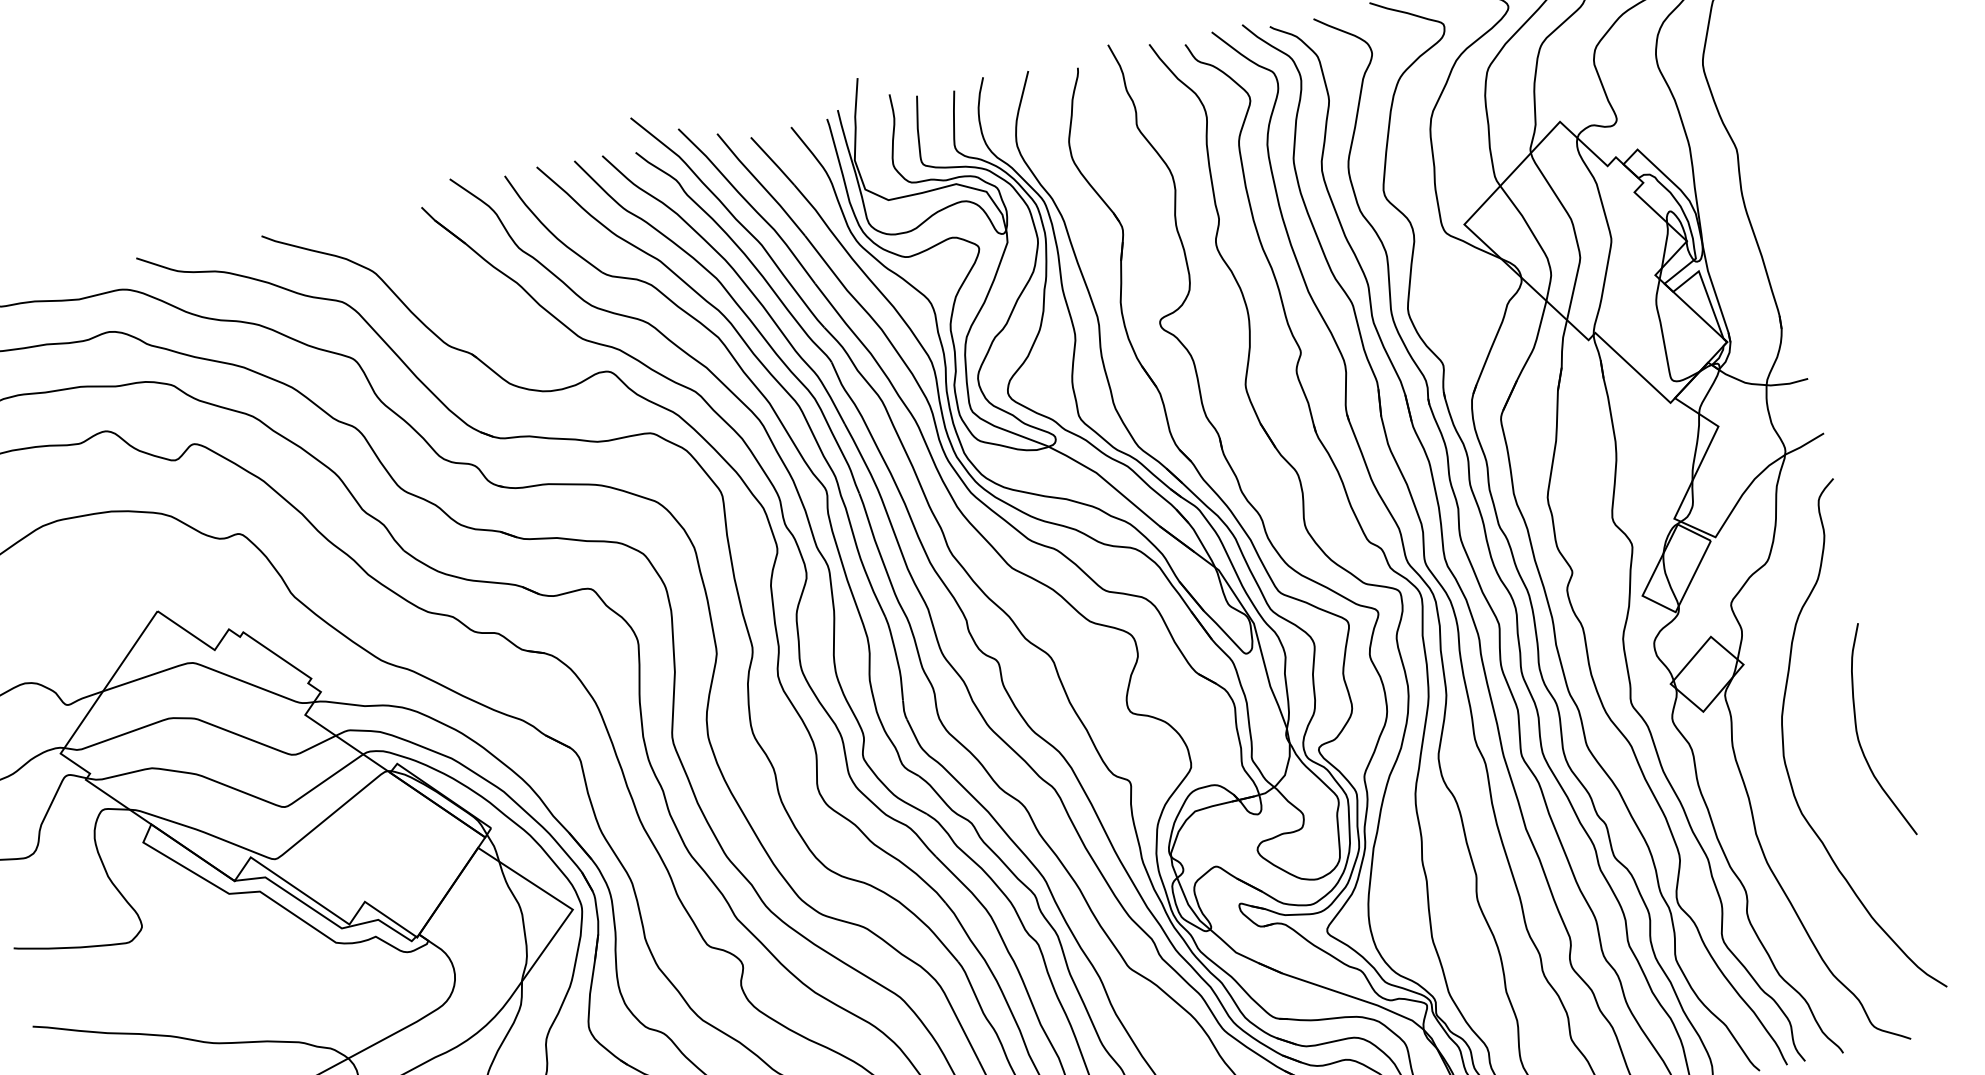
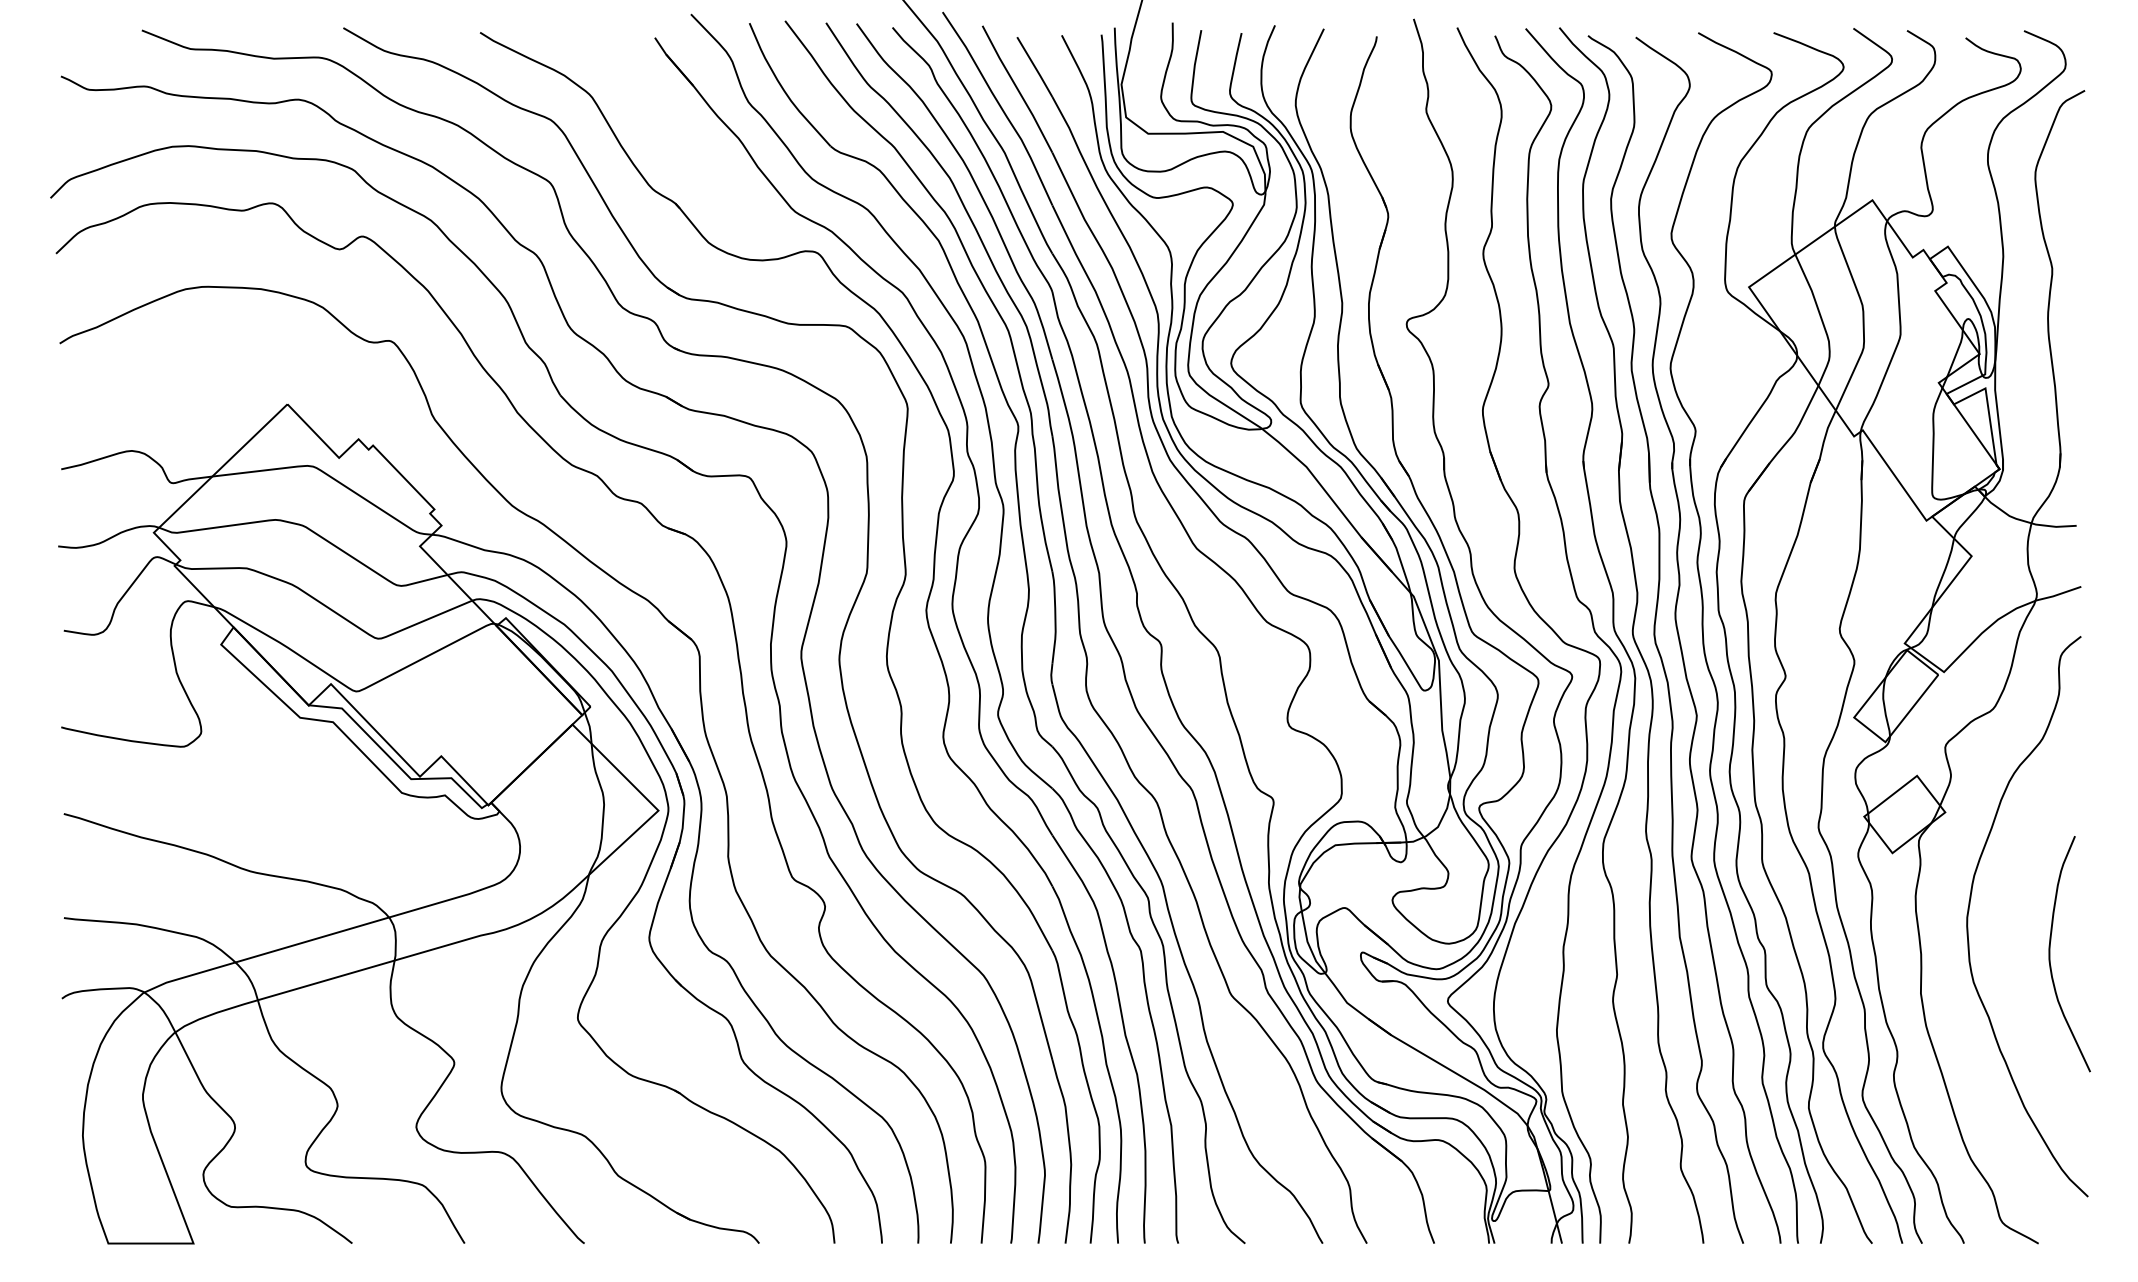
curve: (1858, 735) -> (2050, 954), moved

